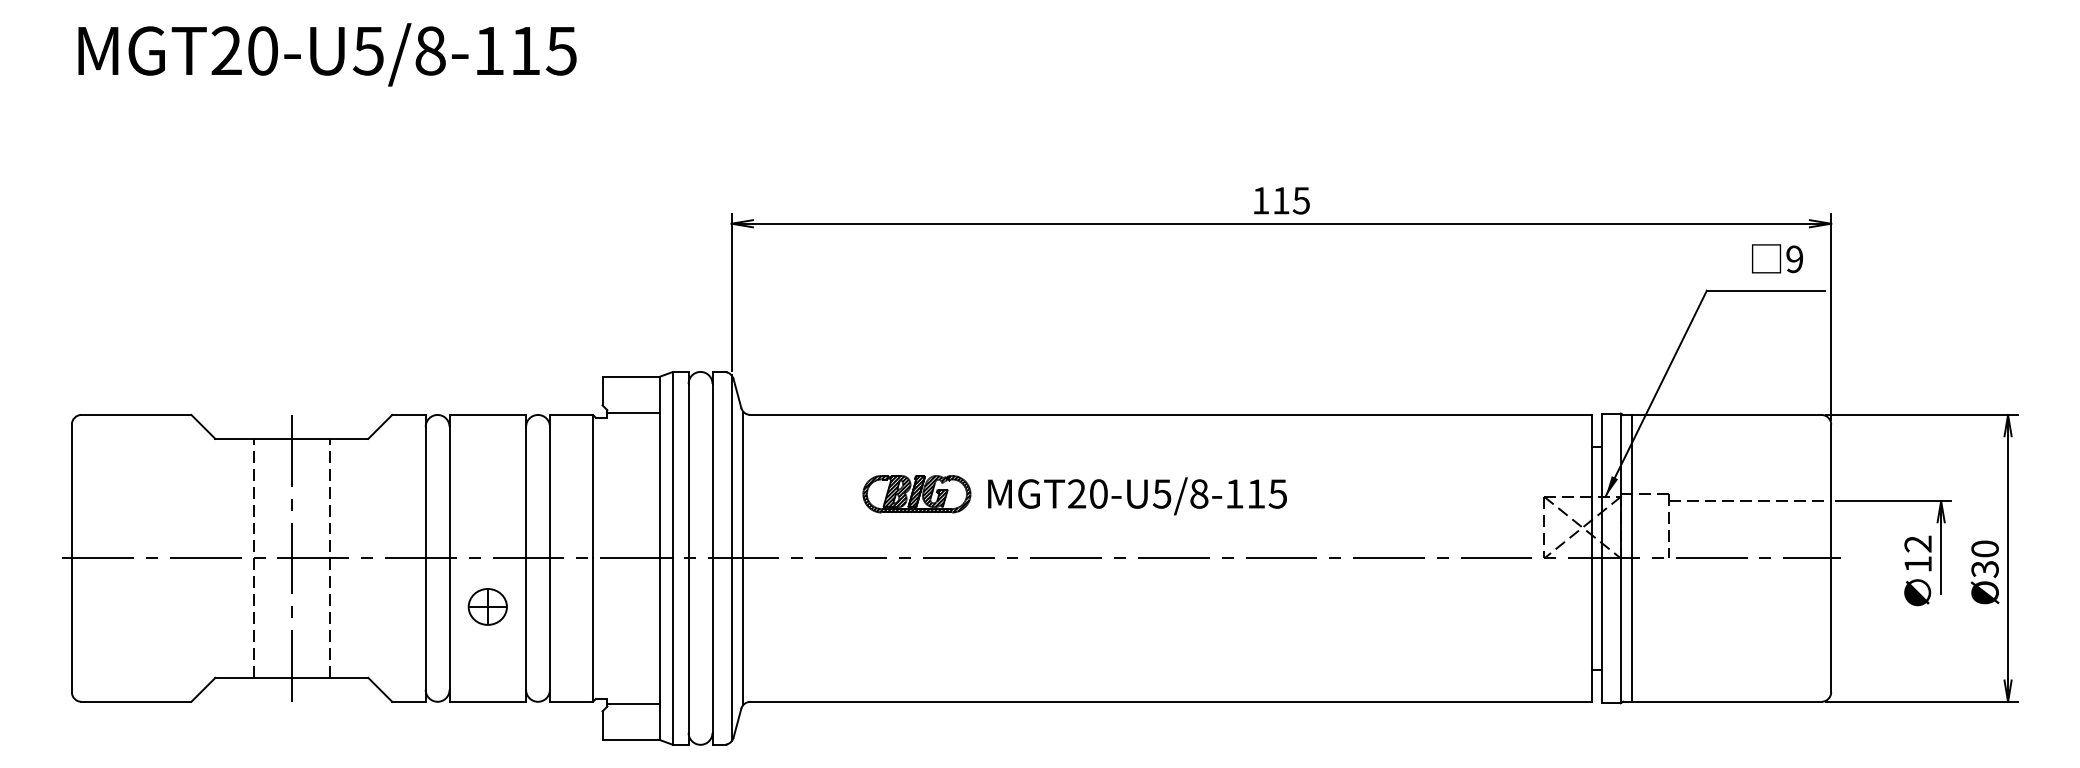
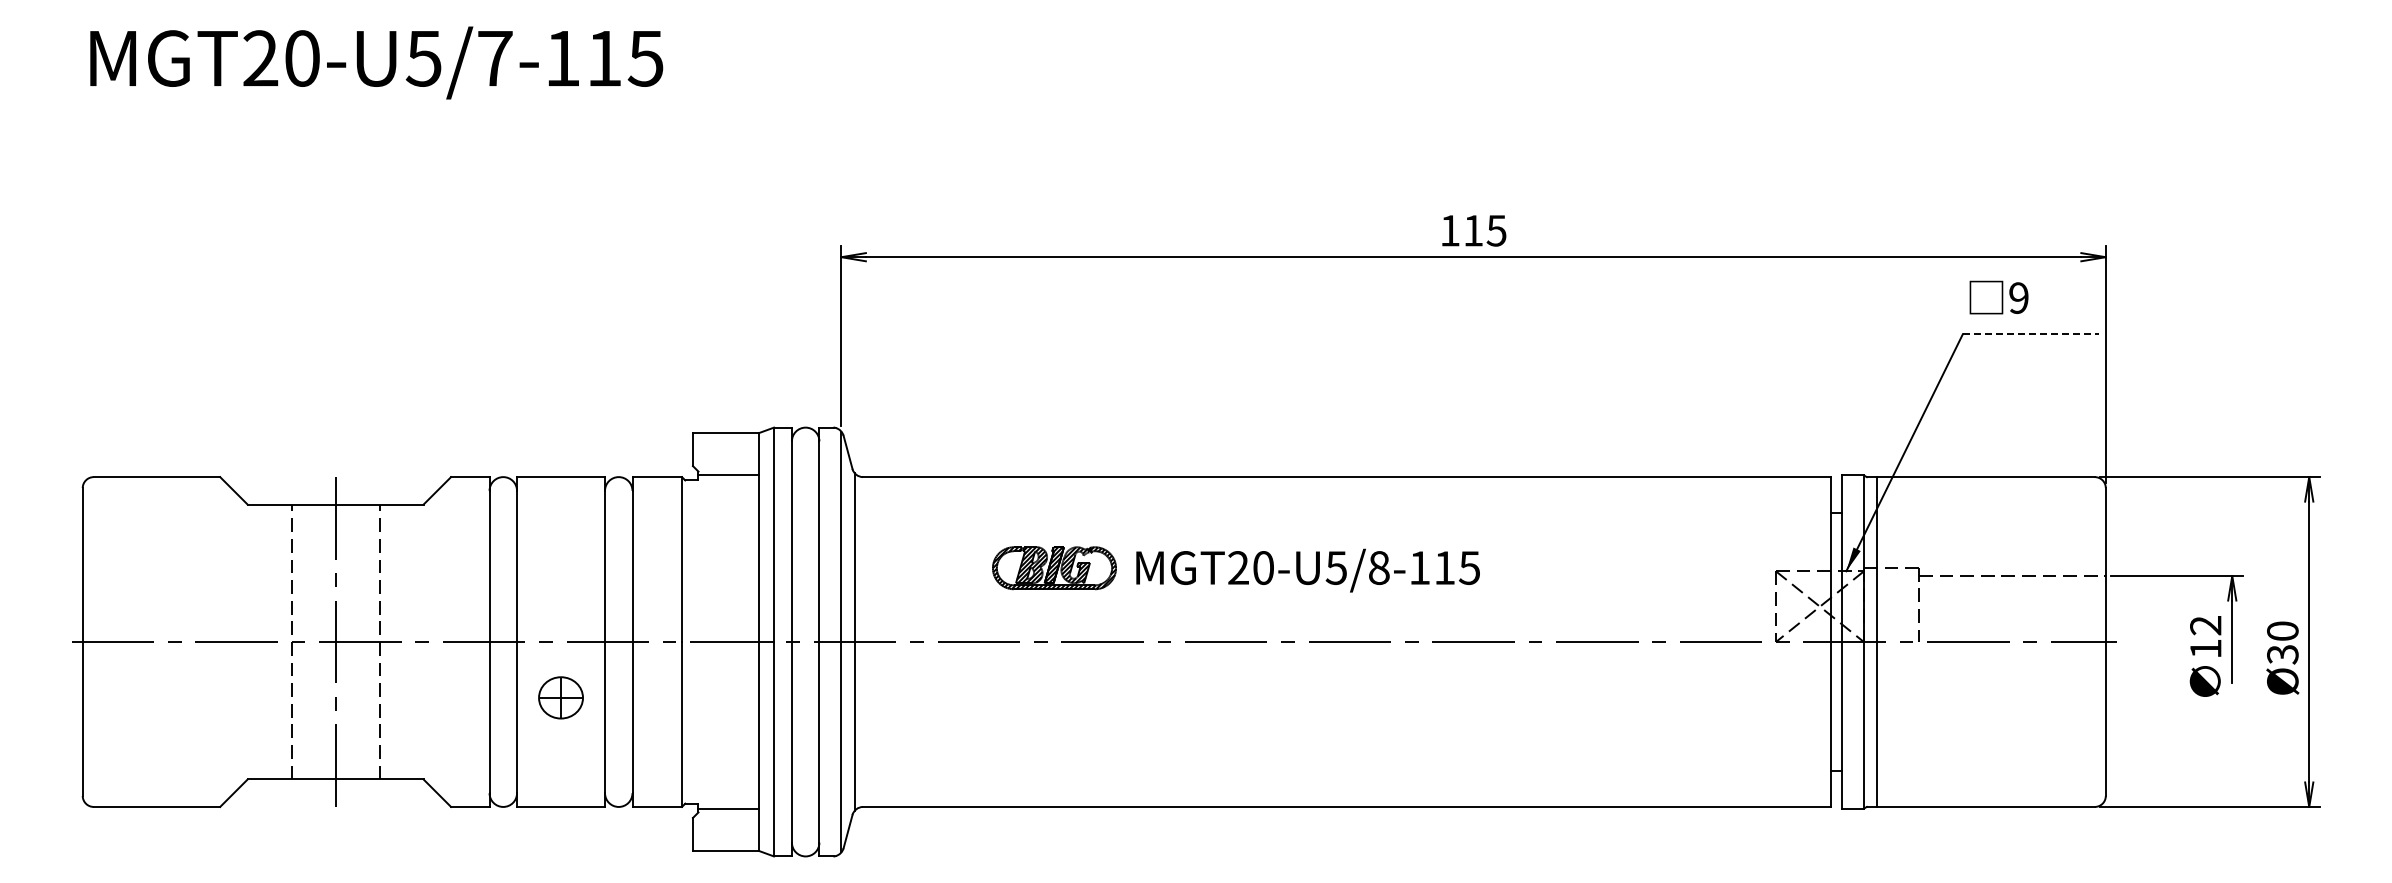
text: (430, 50) -> (495, 58), MGT20-U5/8-115 -> MGT20-U5/7-115
text: (1776, 258) -> (1998, 297), moved
line: (1766, 290) -> (2031, 334), solid -> dashed

